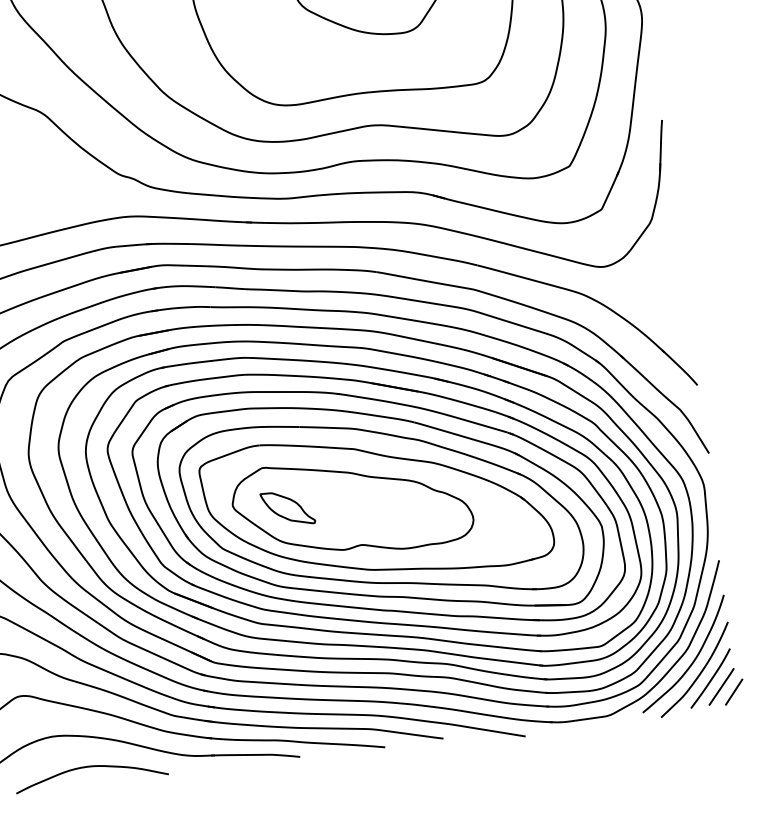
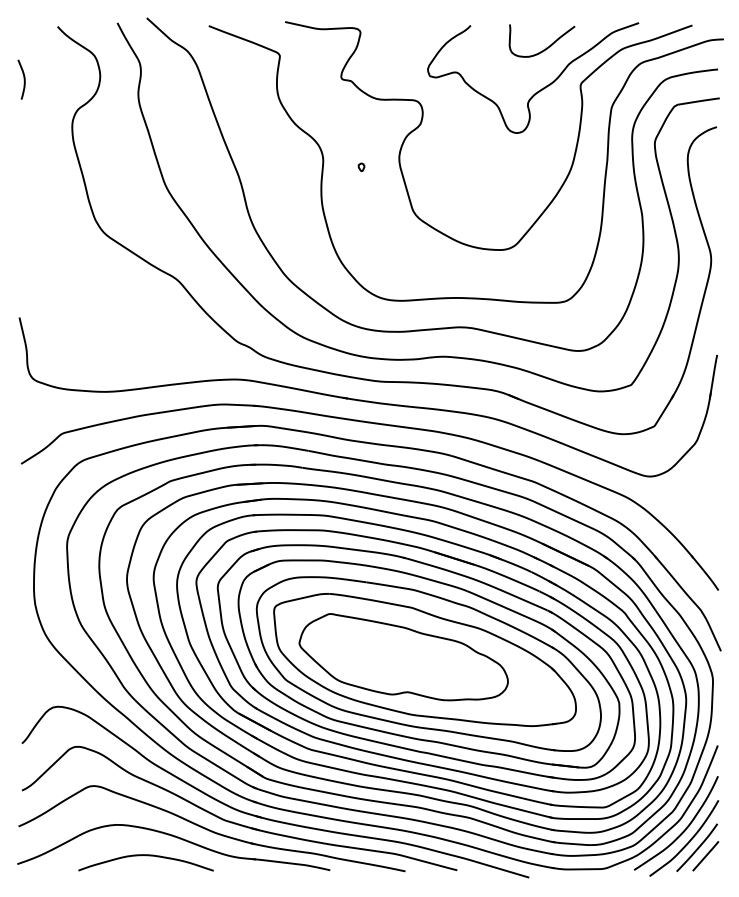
part: (288, 507) -> (347, 651), removed
line: (733, 692) -> (715, 862), removed

